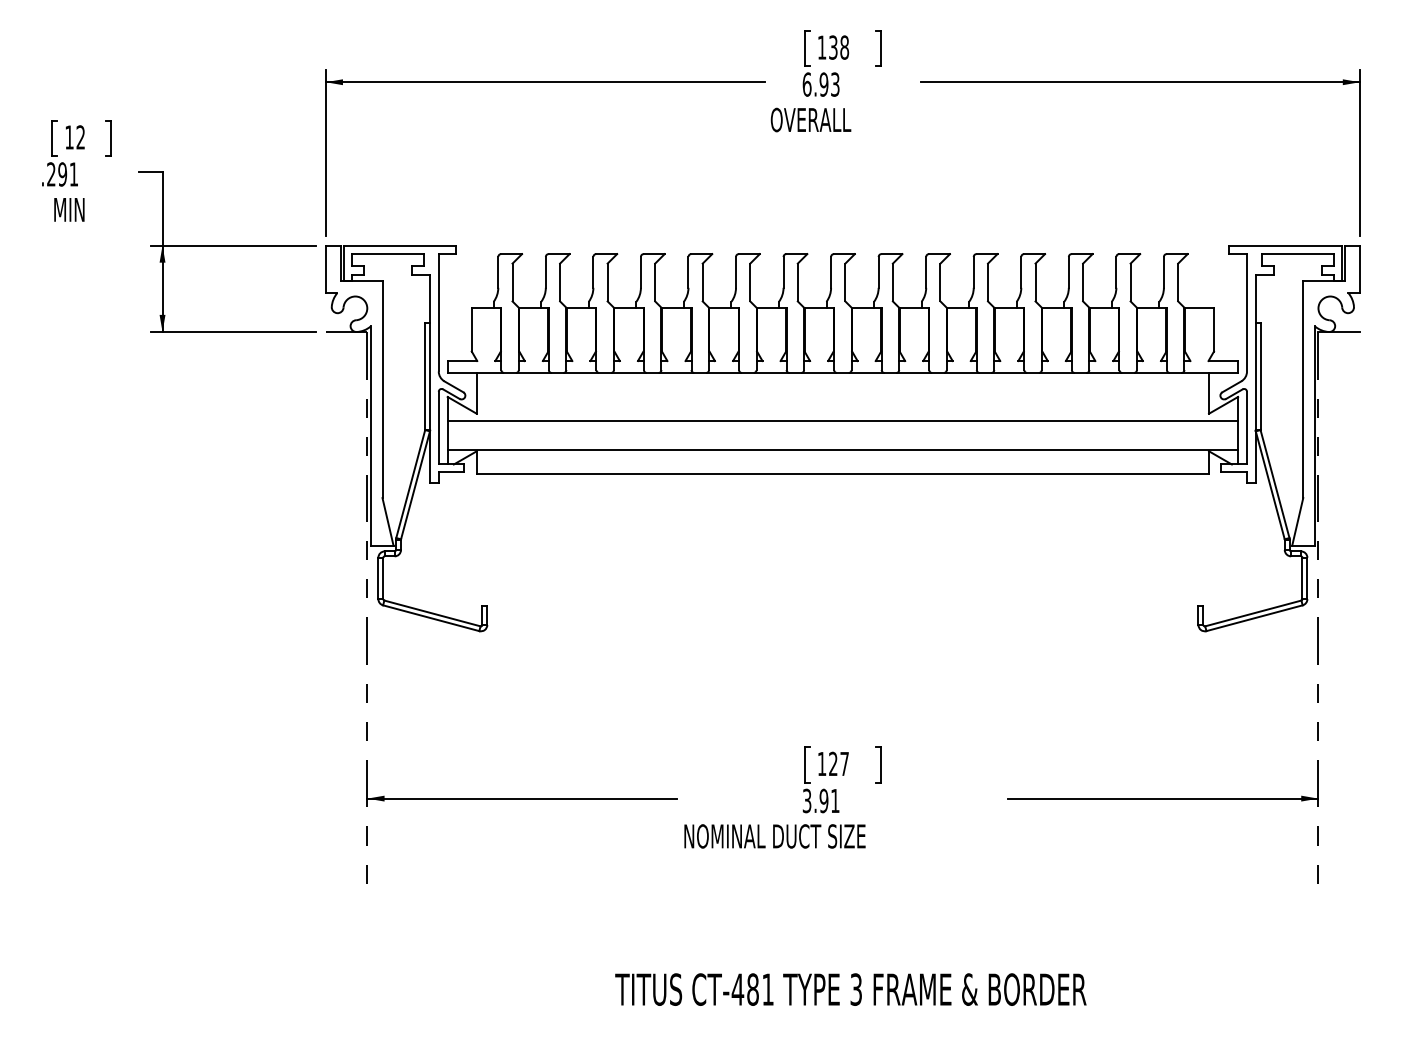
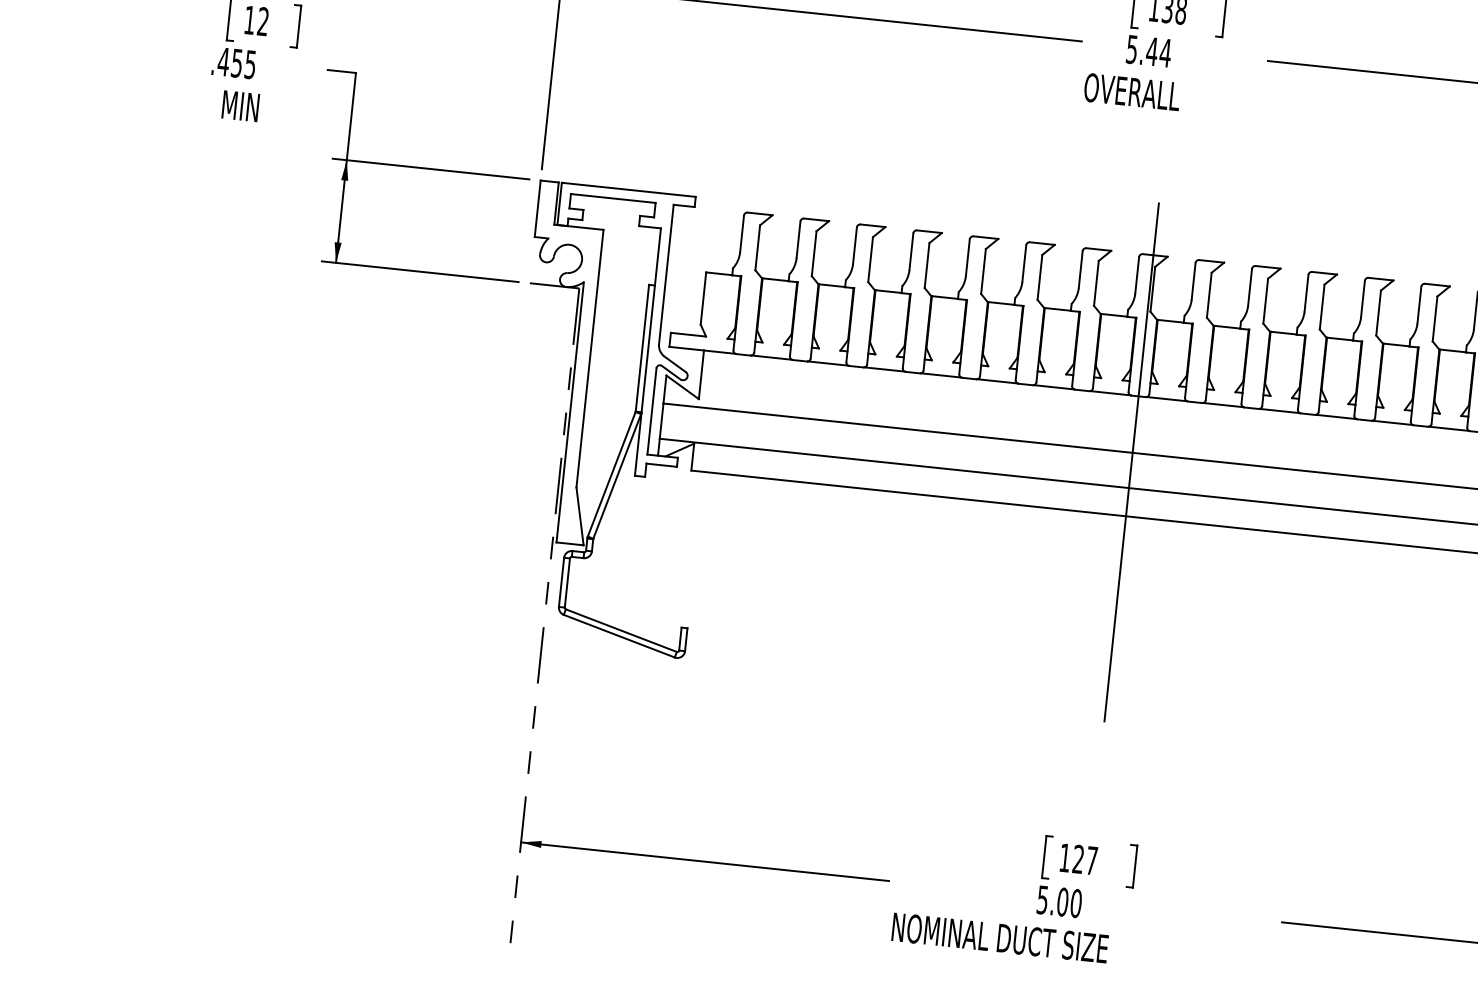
text: (820, 84) -> (1148, 51), 6.93 -> 5.44
text: (62, 174) -> (236, 63), .291 -> .455
line: (842, 428) -> (1131, 462), added
text: (821, 800) -> (1059, 901), 3.91 -> 5.00

